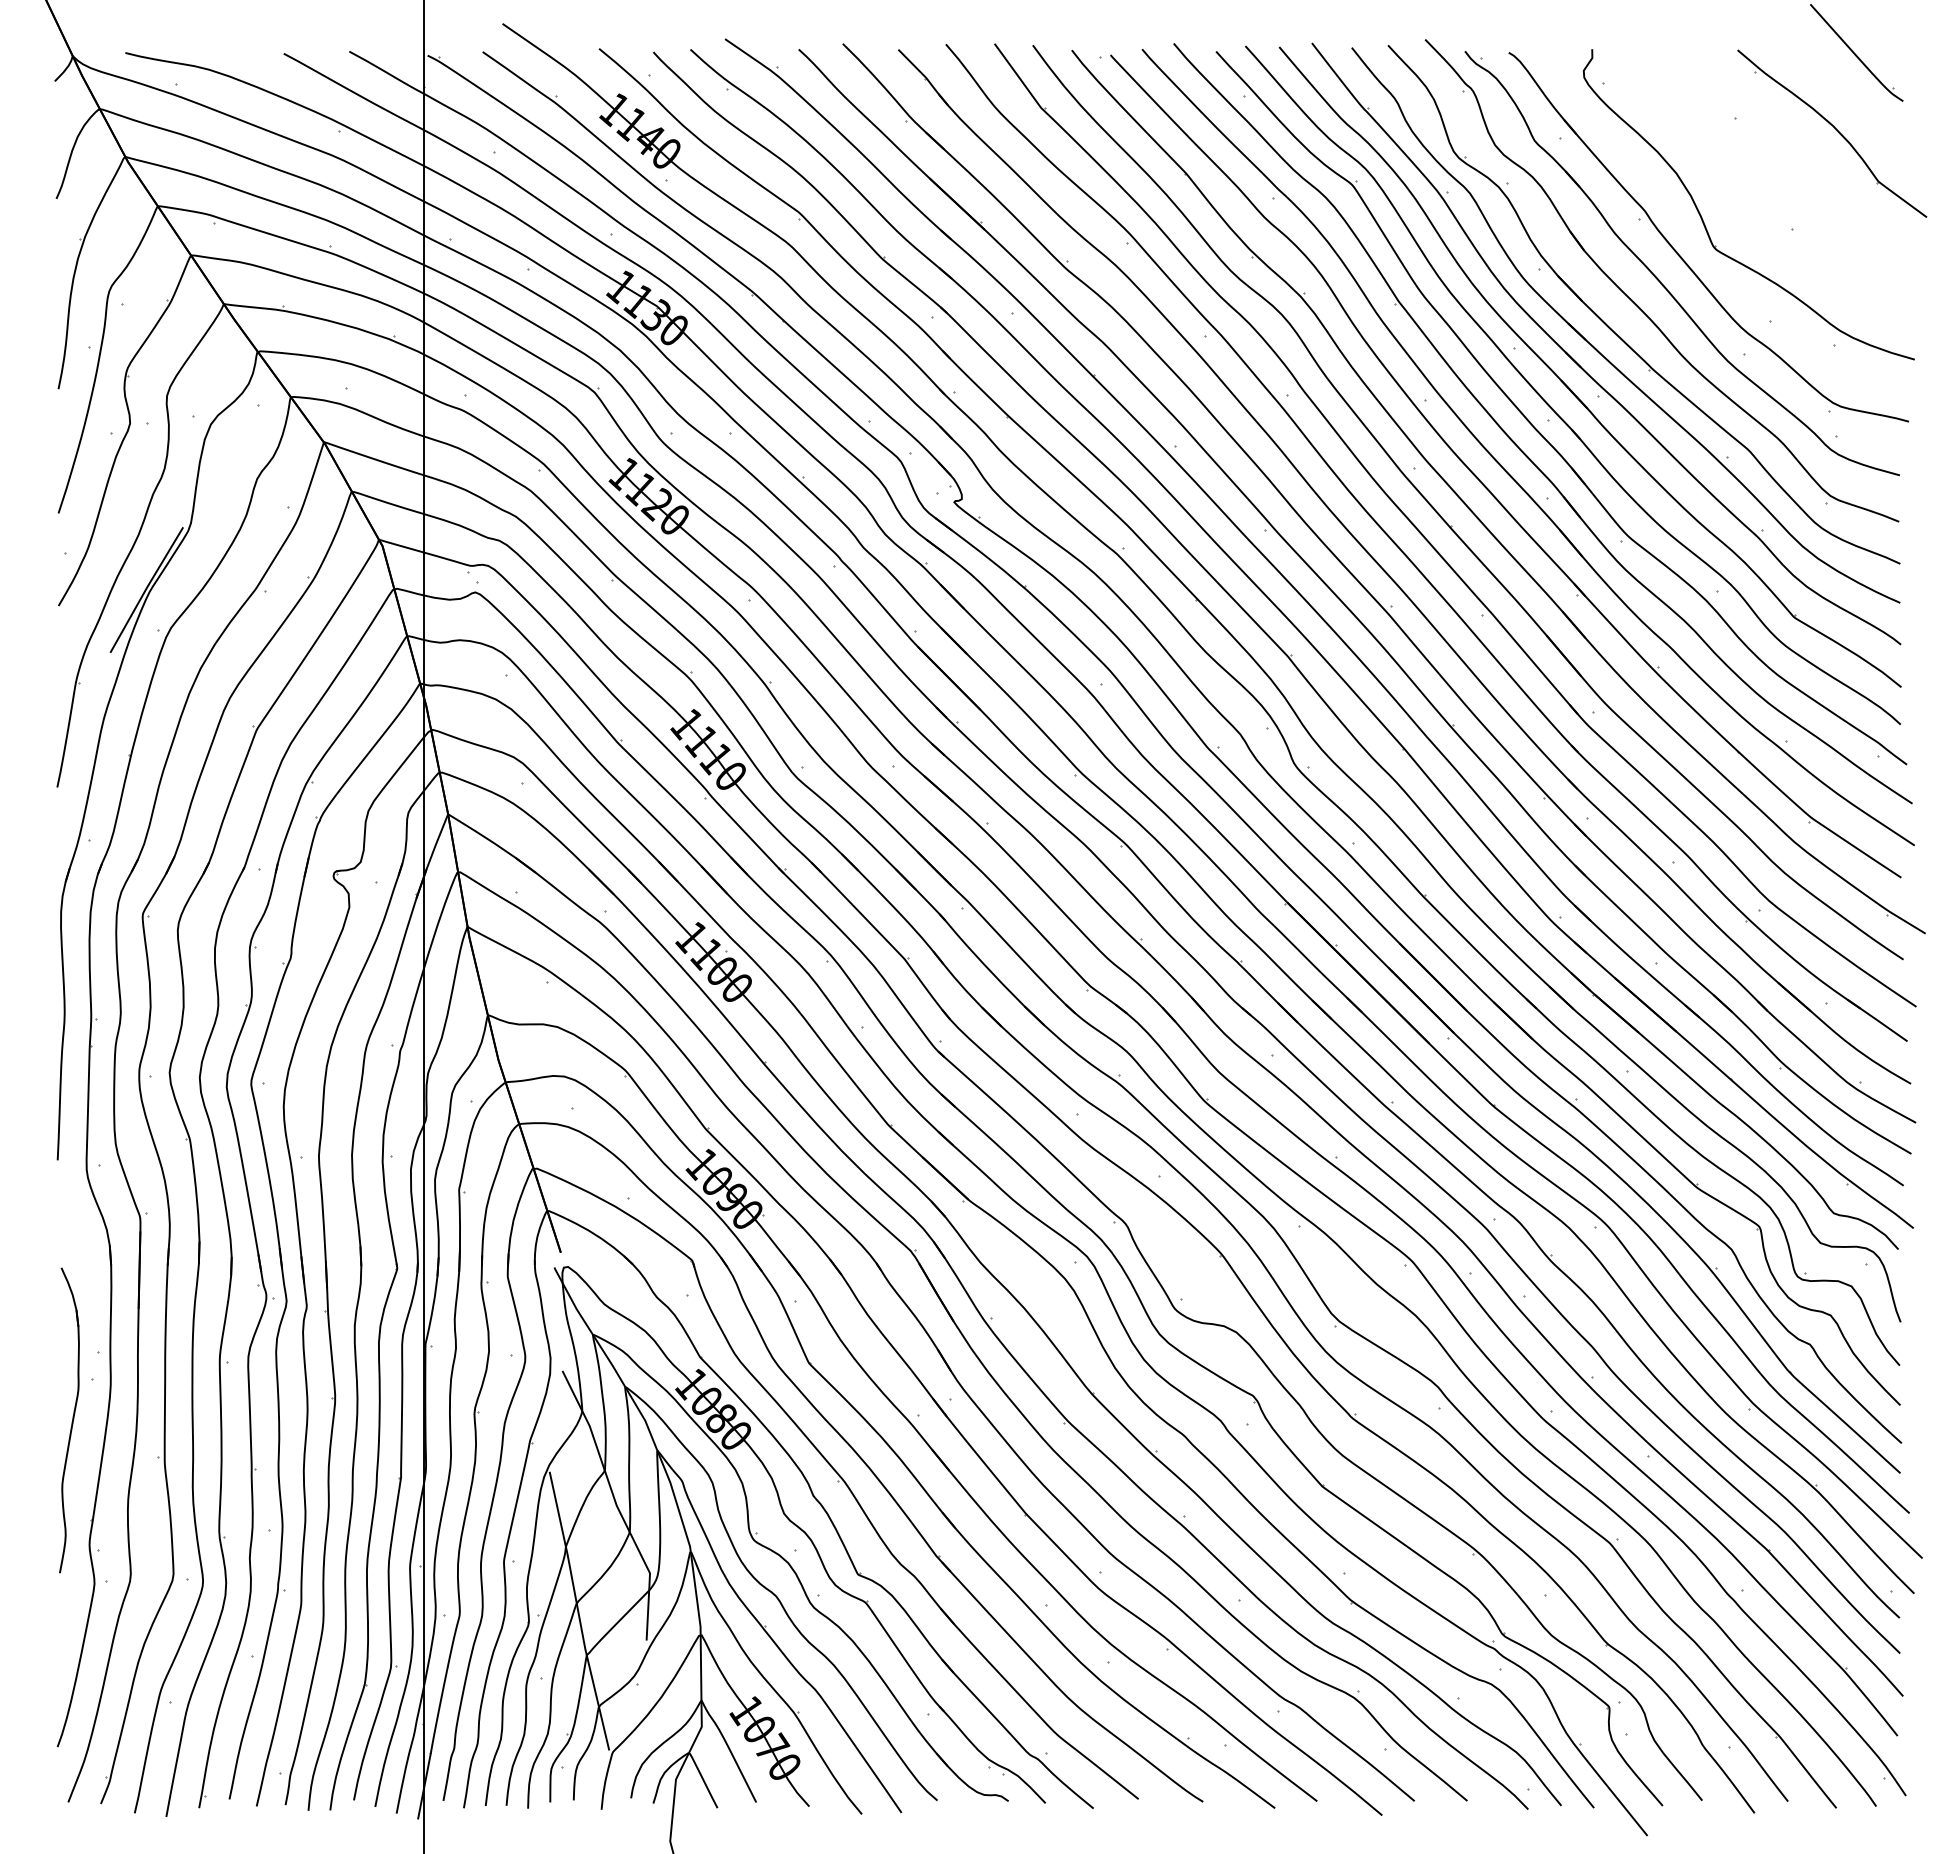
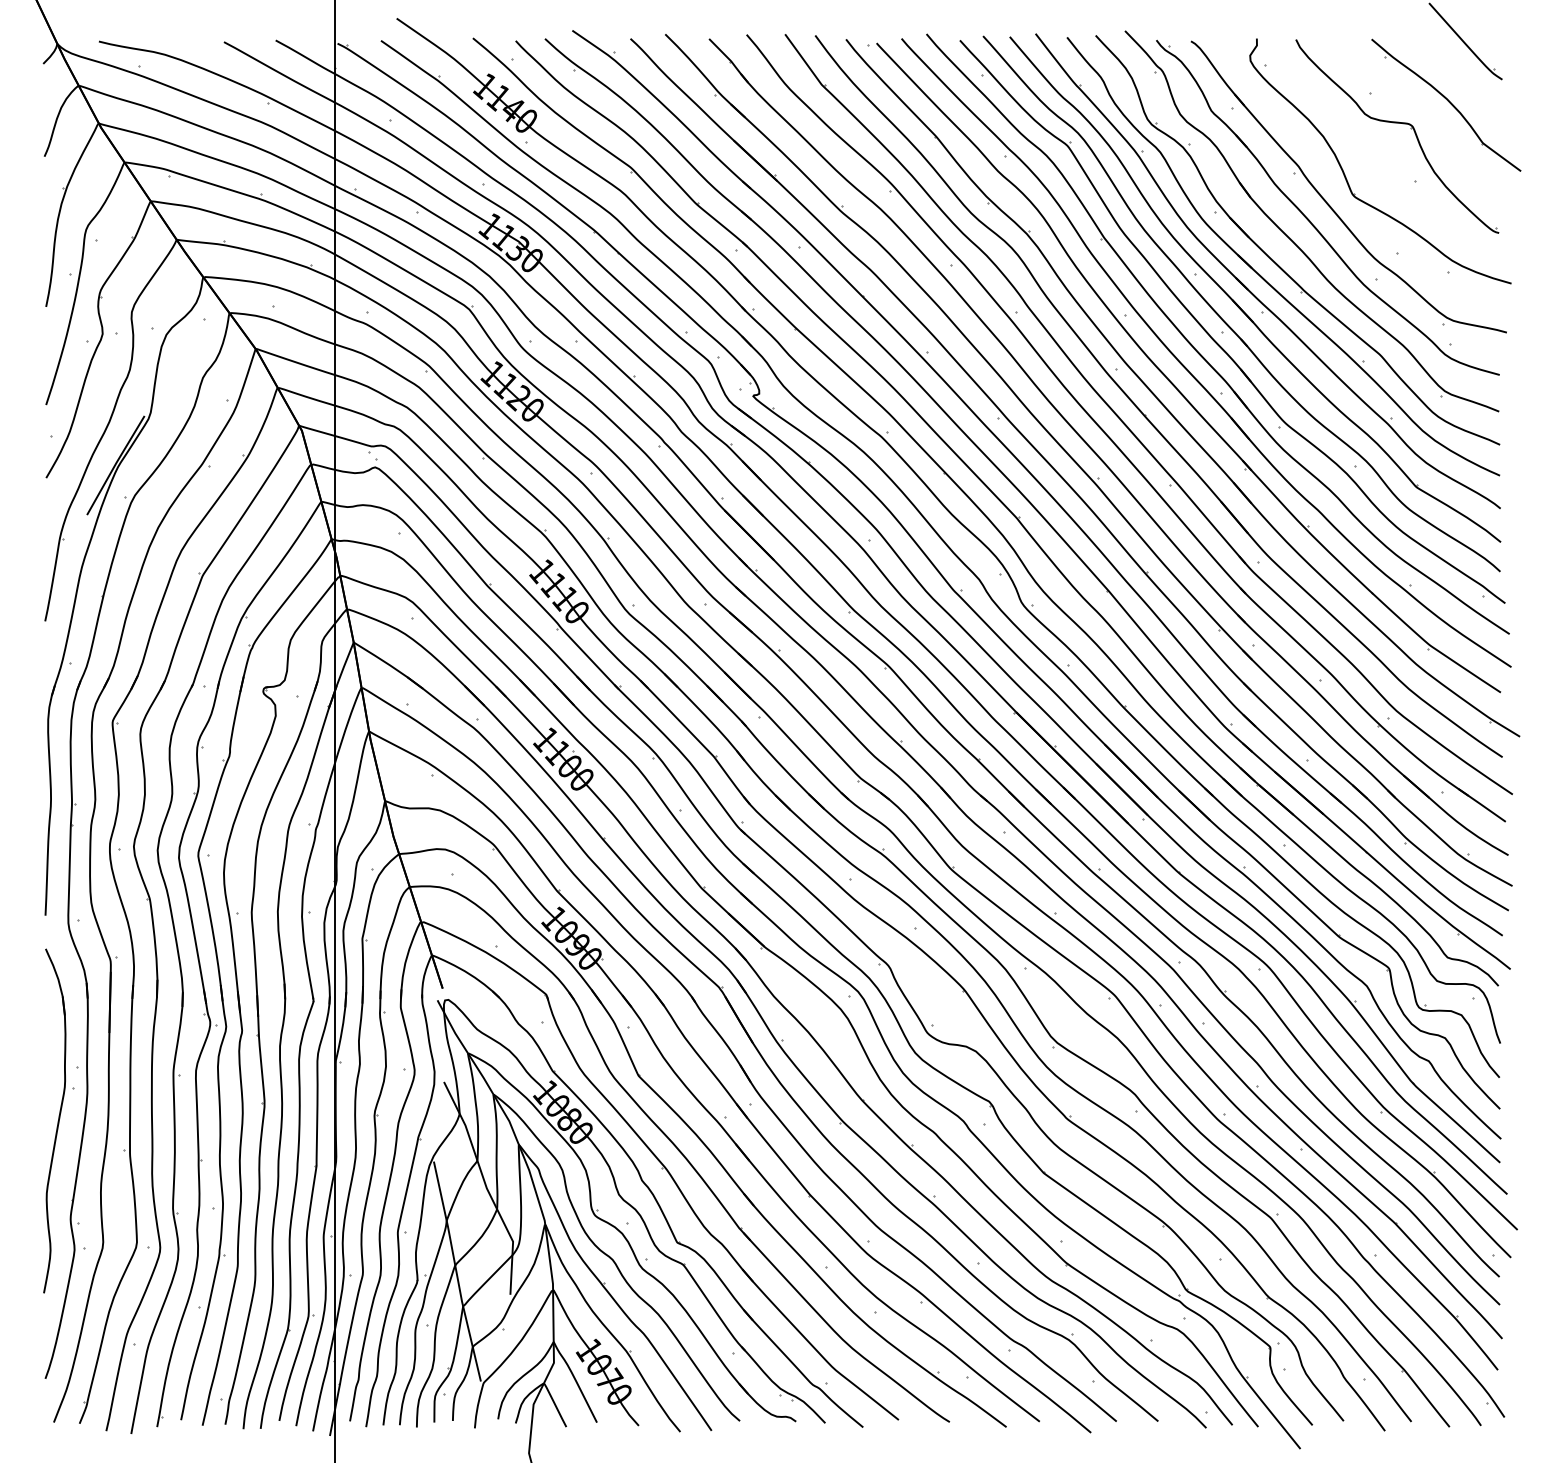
part: (1775, 157) -> (1401, 124), added
part: (69, 1420) -> (54, 1121), size x1.43

